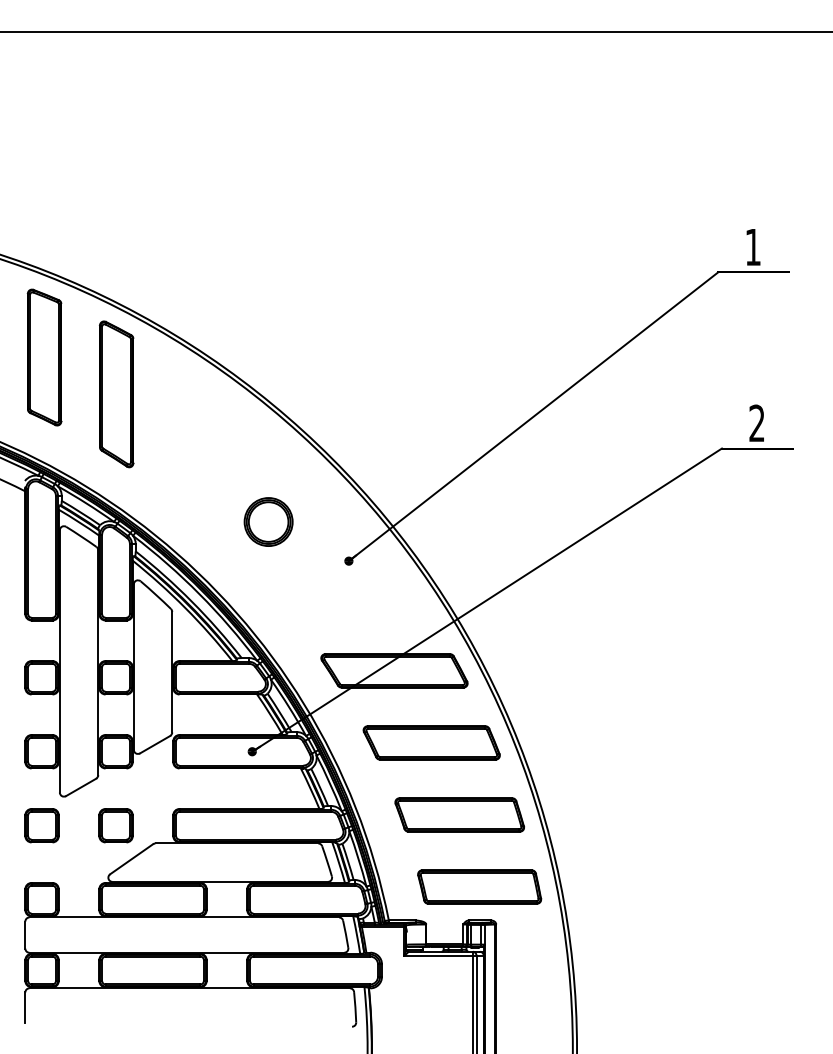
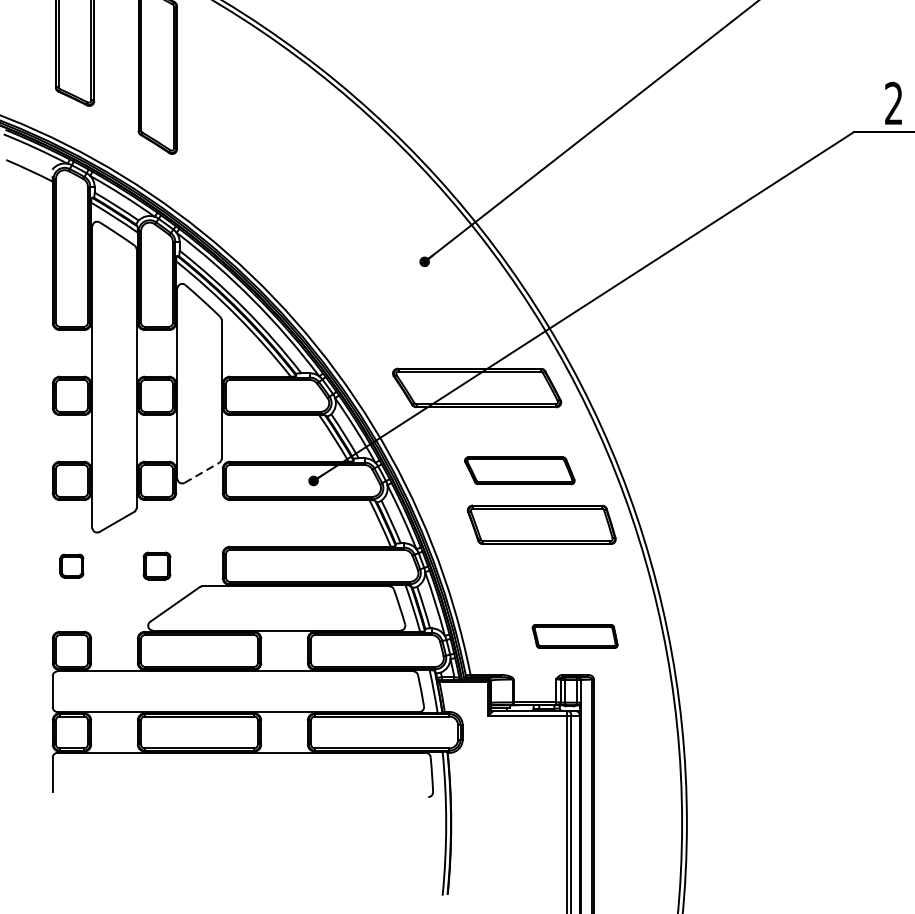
part: (268, 521) -> (332, 216), removed
part: (431, 742) -> (519, 470), size x0.7
line: (155, 744) -> (202, 472), solid -> dashed
part: (459, 814) -> (541, 524), moved
part: (41, 825) -> (71, 565), size x0.6
part: (115, 825) -> (156, 565), size x0.7
part: (479, 886) -> (574, 635), size x0.6

